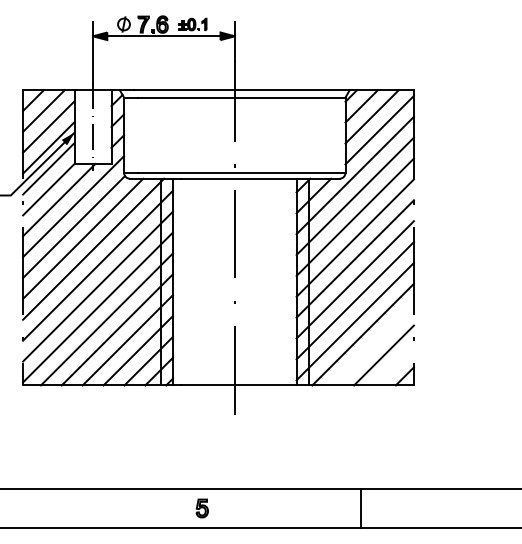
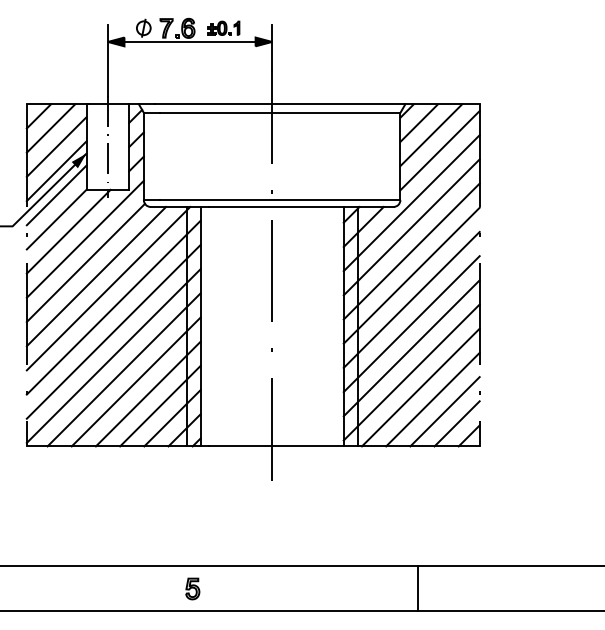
line: (373, 344) -> (432, 398), added
line: (393, 365) -> (456, 423), added
part: (201, 508) -> (191, 588), moved

